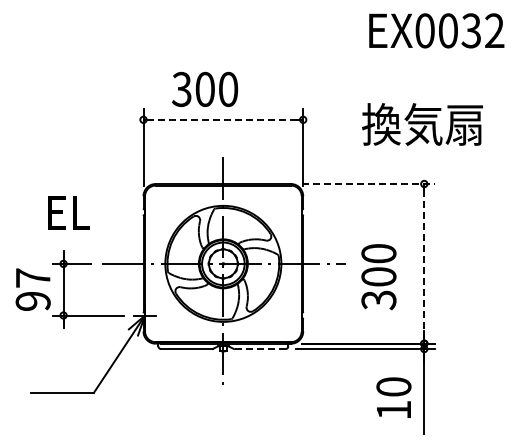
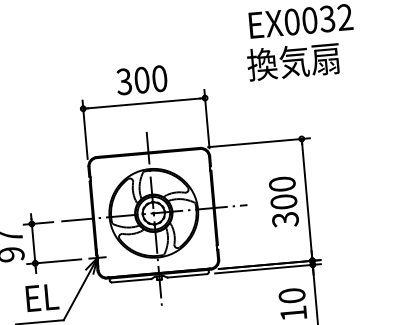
text: (205, 88) -> (142, 79), moved
line: (222, 119) -> (143, 103), dashed -> solid
text: (422, 124) -> (293, 61), moved
line: (368, 184) -> (259, 143), dashed -> solid
text: (68, 212) -> (42, 297), moved
line: (424, 264) -> (307, 200), dashed -> solid
text: (378, 277) -> (283, 202), moved
line: (259, 349) -> (187, 276), dashed -> solid

